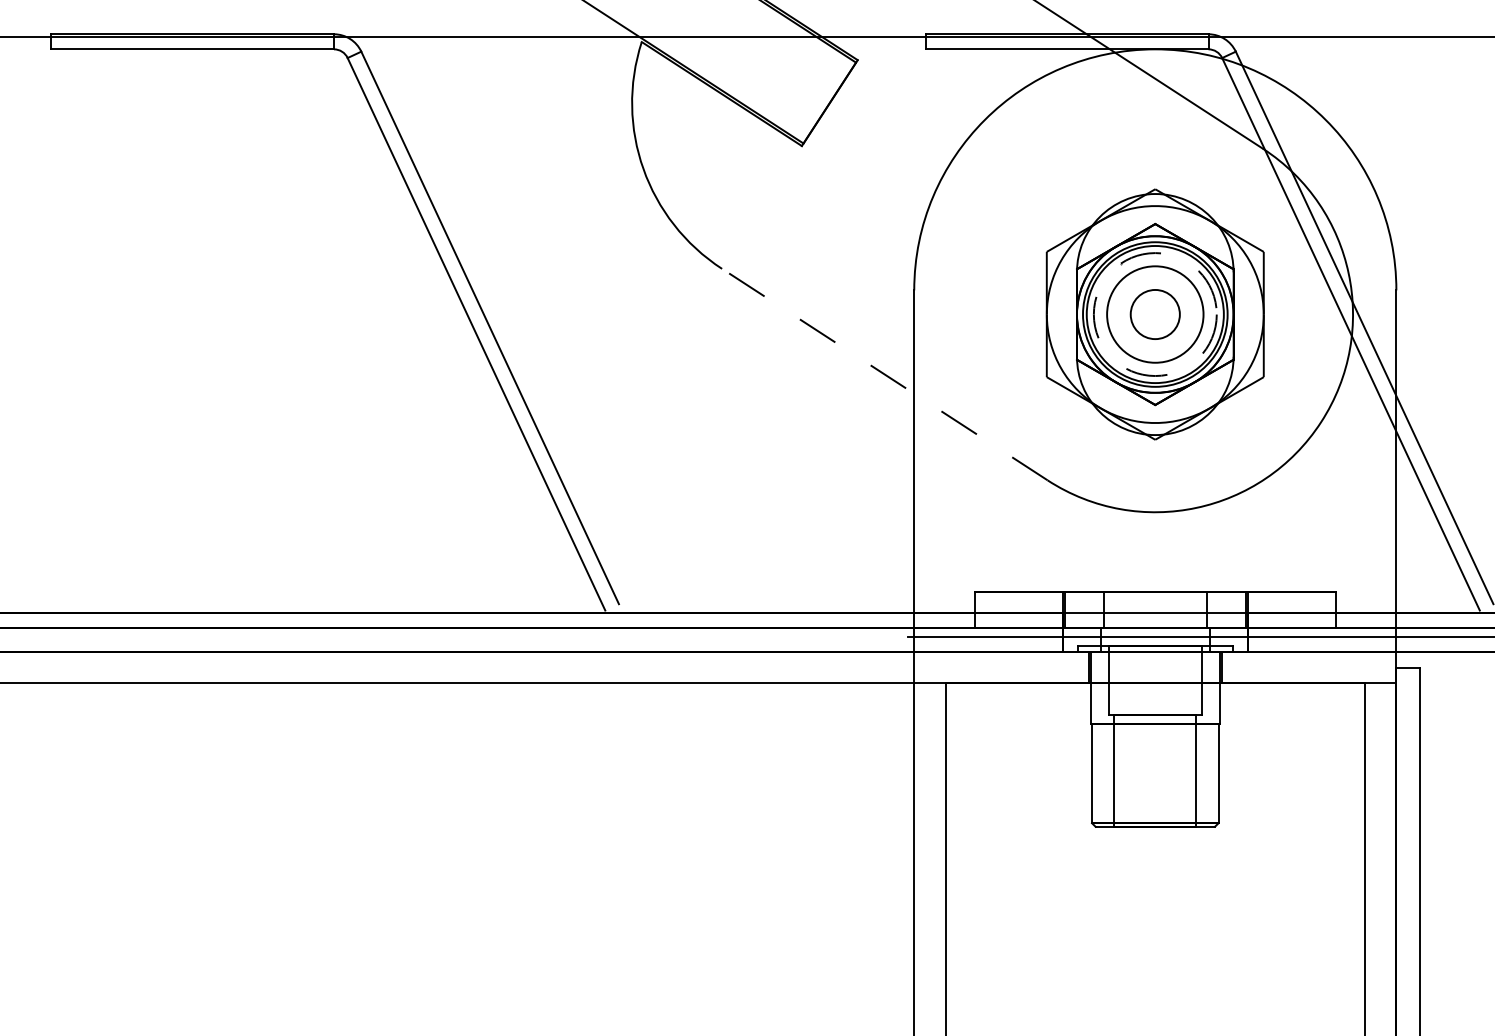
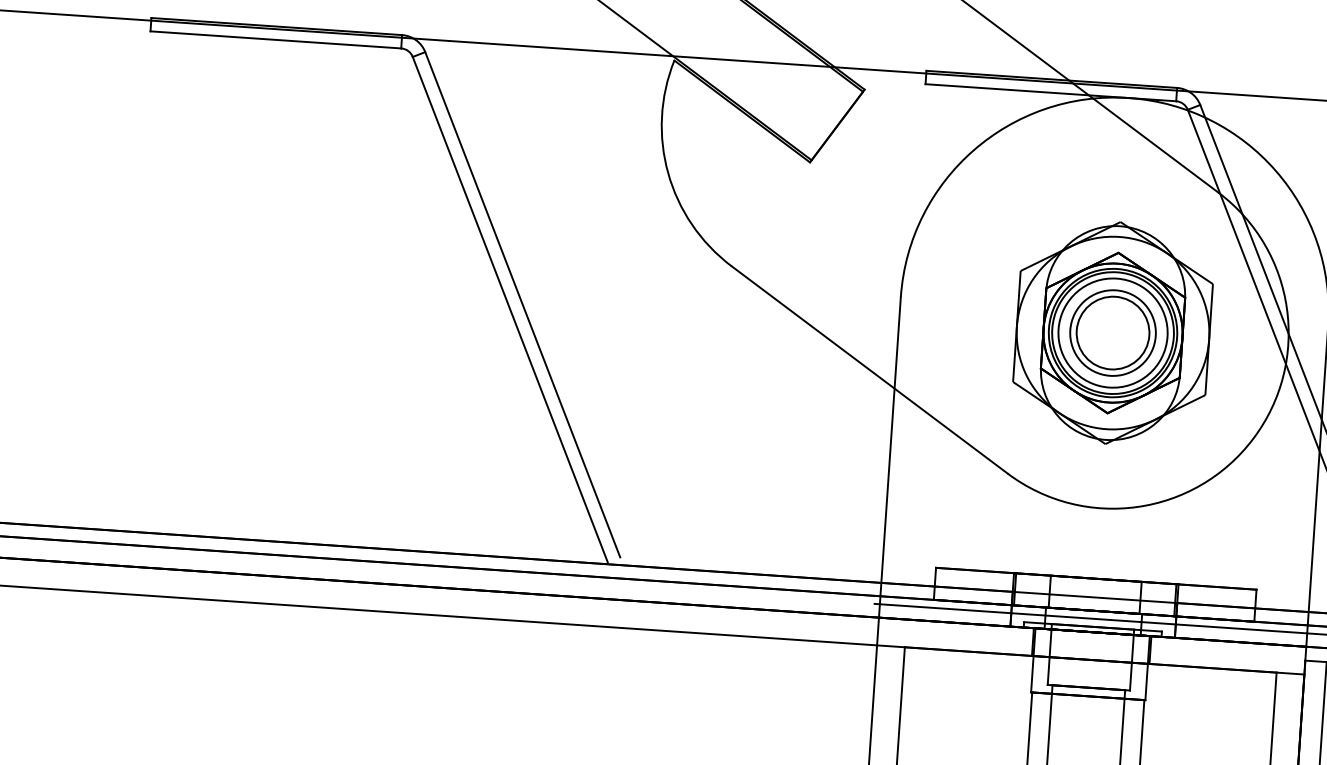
circle: (1154, 314) -> (1112, 333), dashed -> solid
circle: (1155, 314) -> (1113, 333), size x1.67
line: (884, 374) -> (869, 369), dashed -> solid

